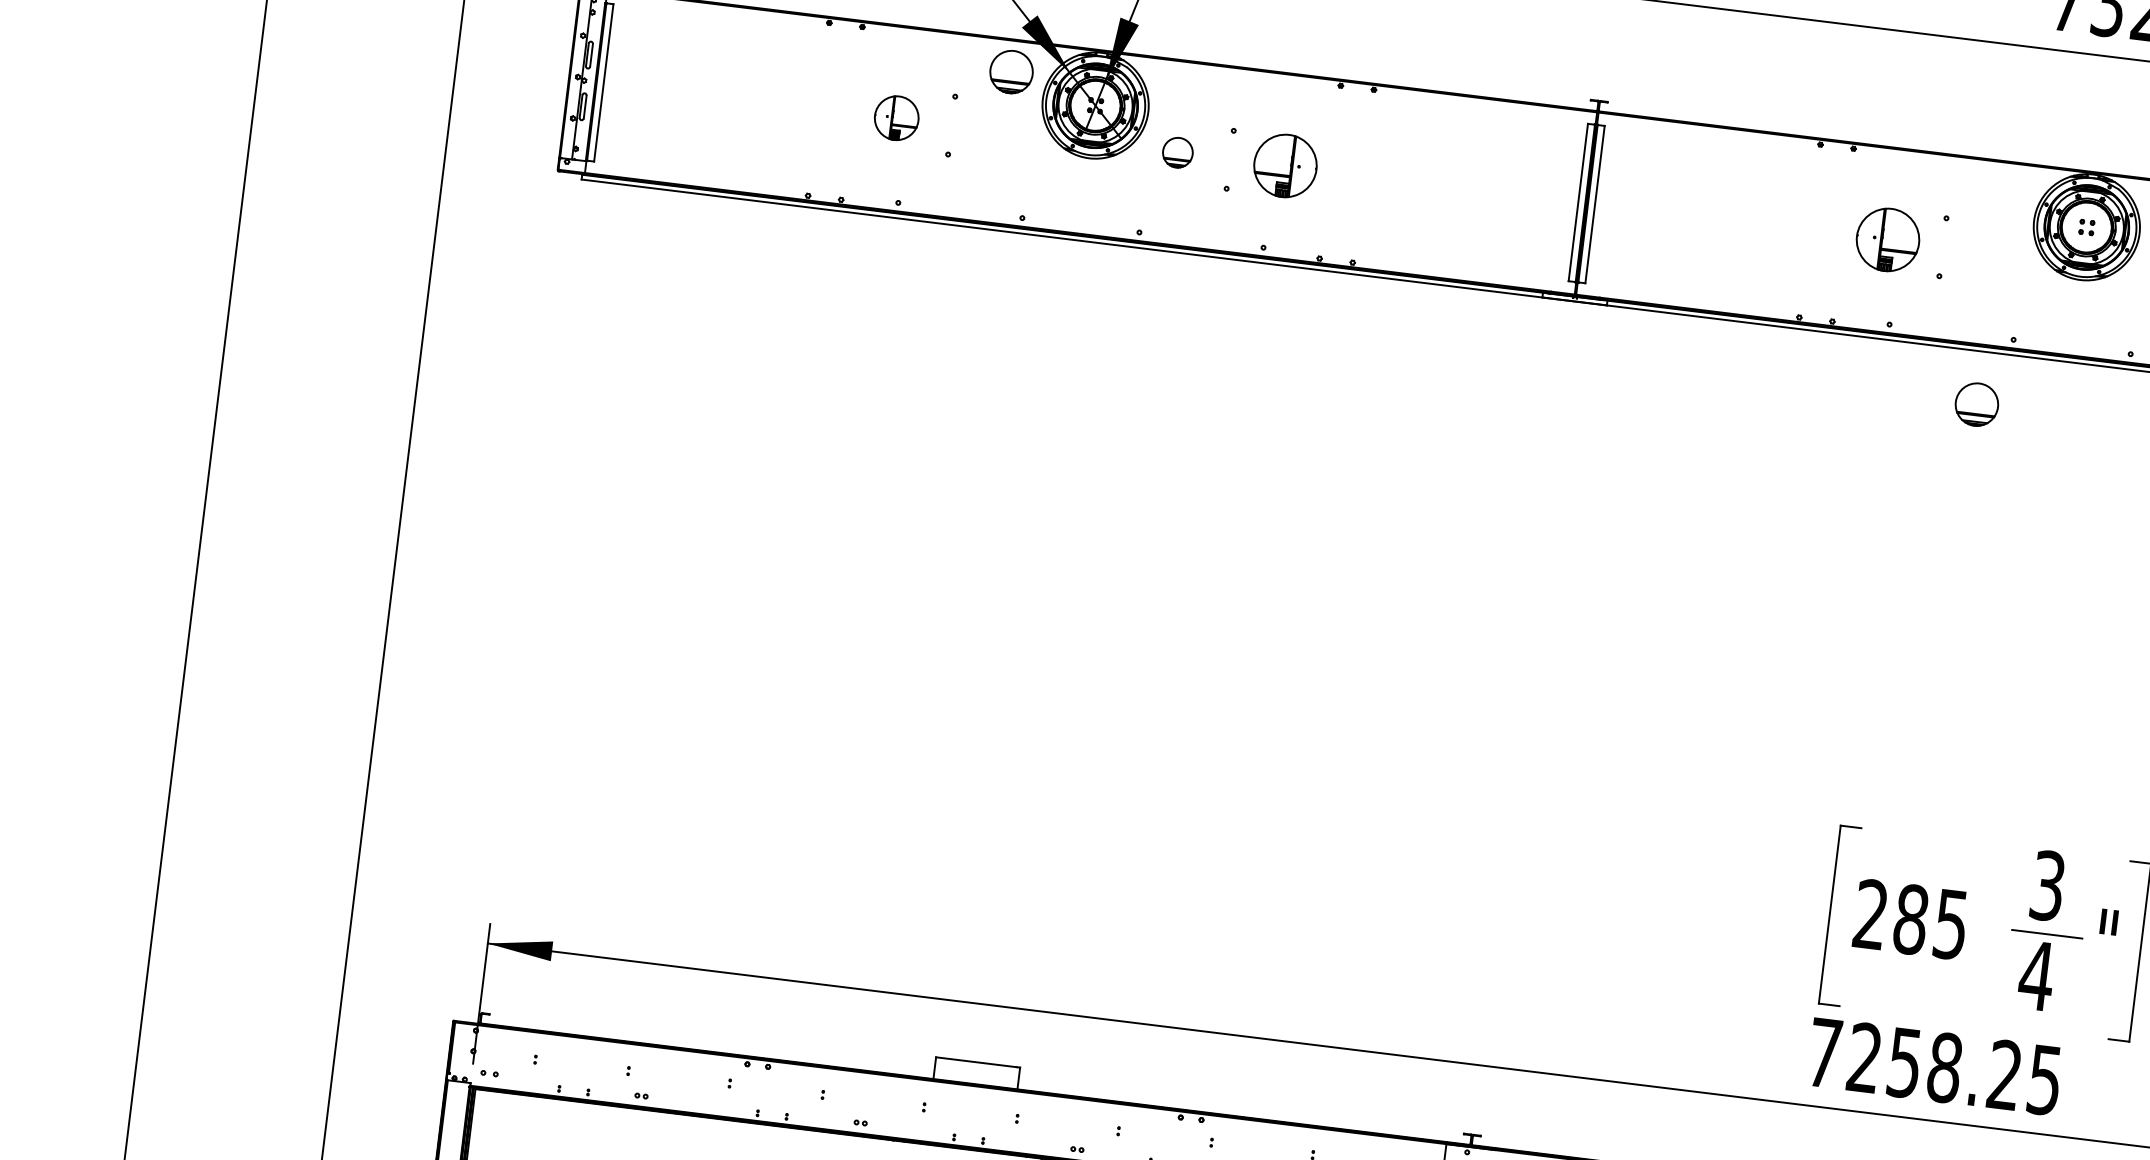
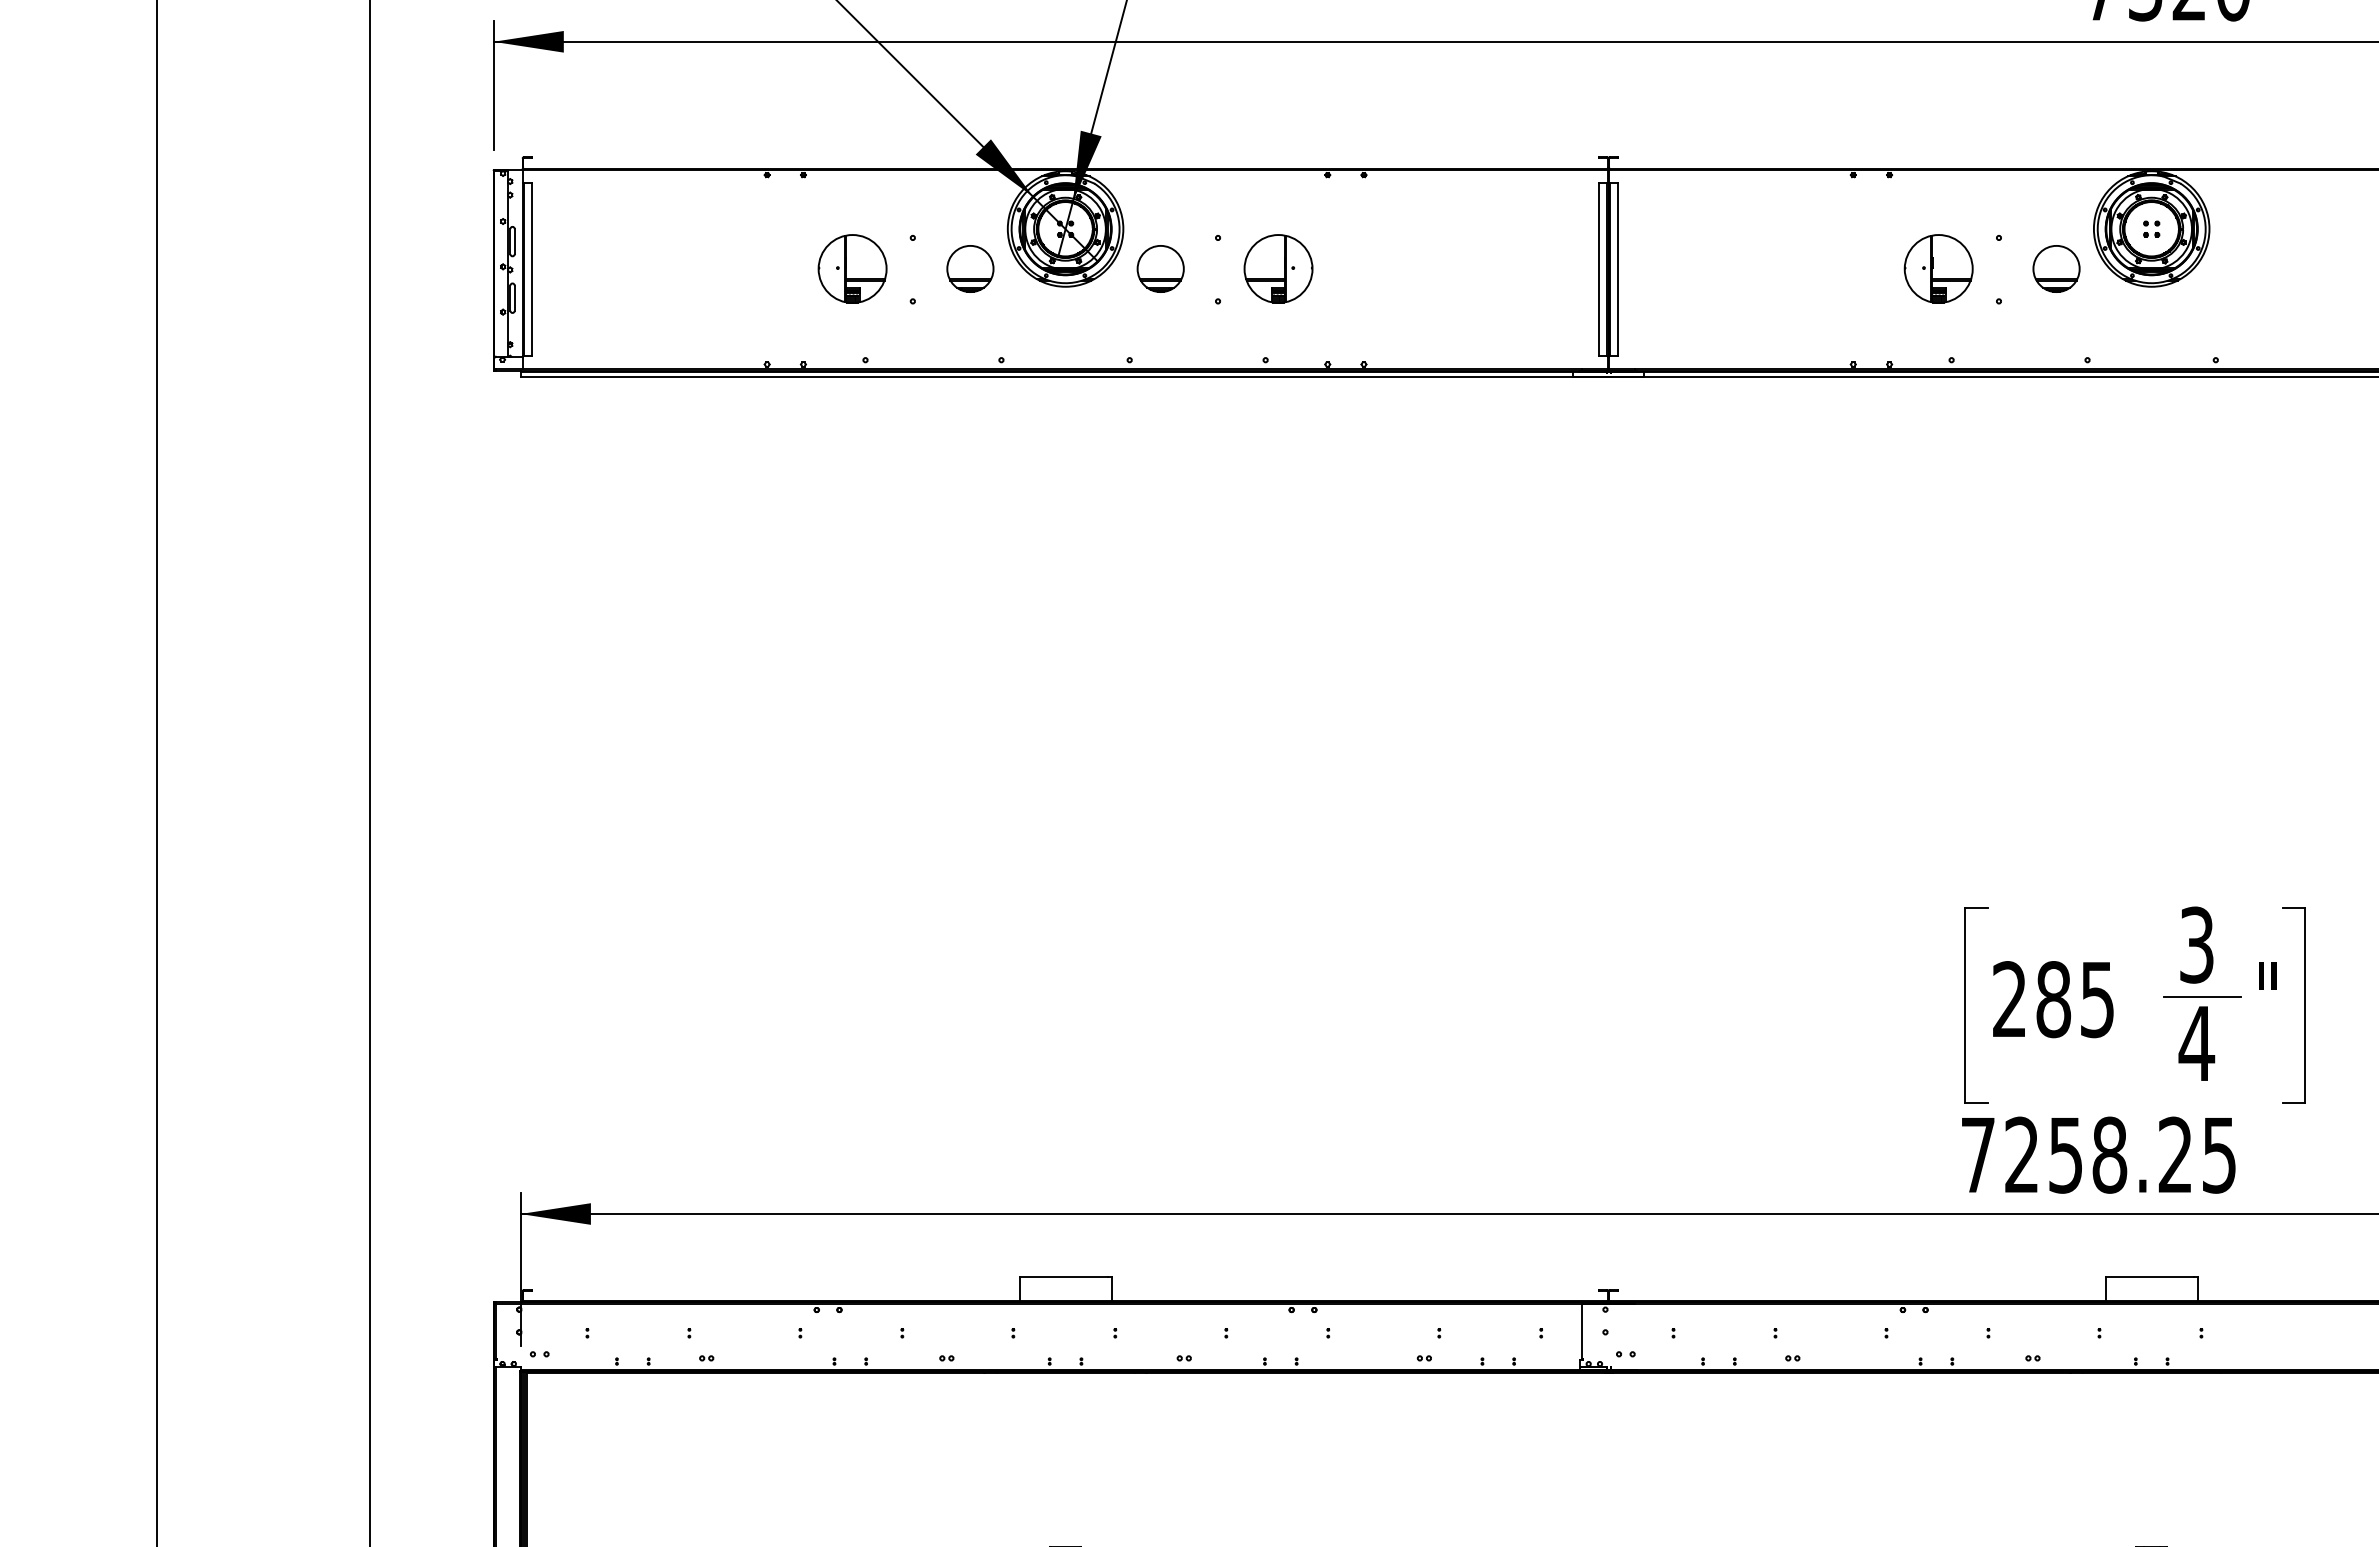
part: (1011, 71) -> (970, 268), moved
part: (896, 117) -> (852, 268), size x1.43
part: (1177, 152) -> (1160, 268), size x1.43
part: (1976, 404) -> (2056, 268), moved

